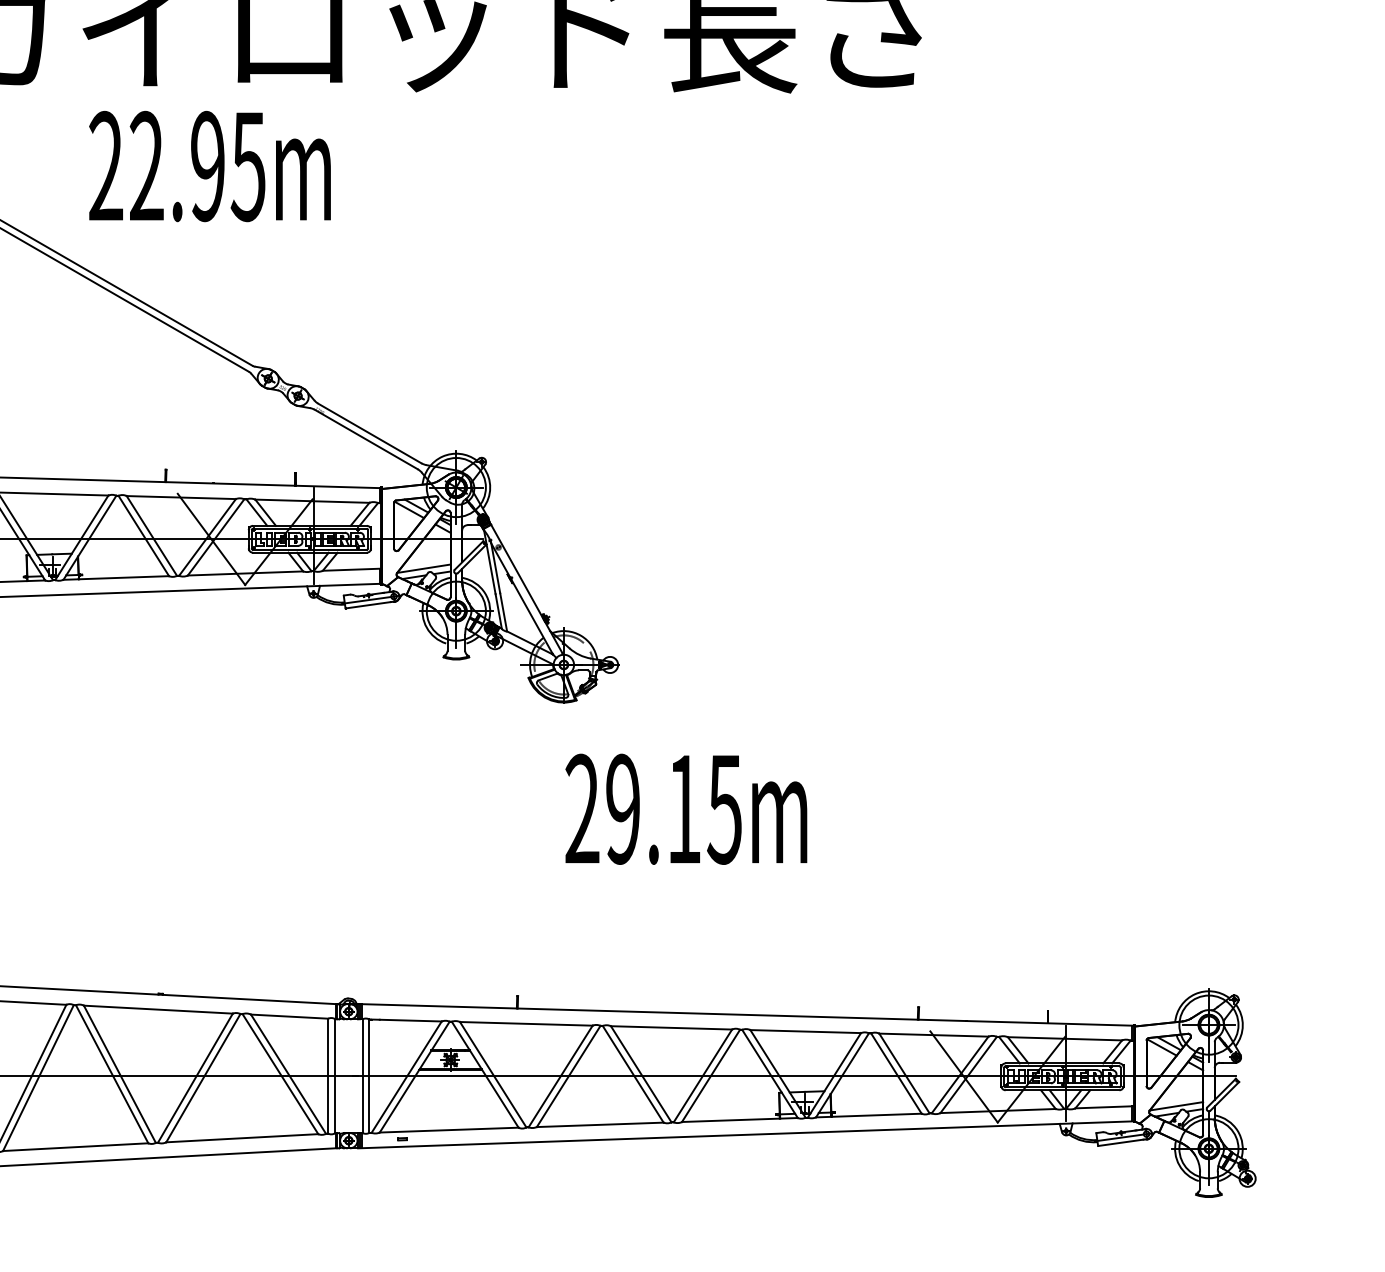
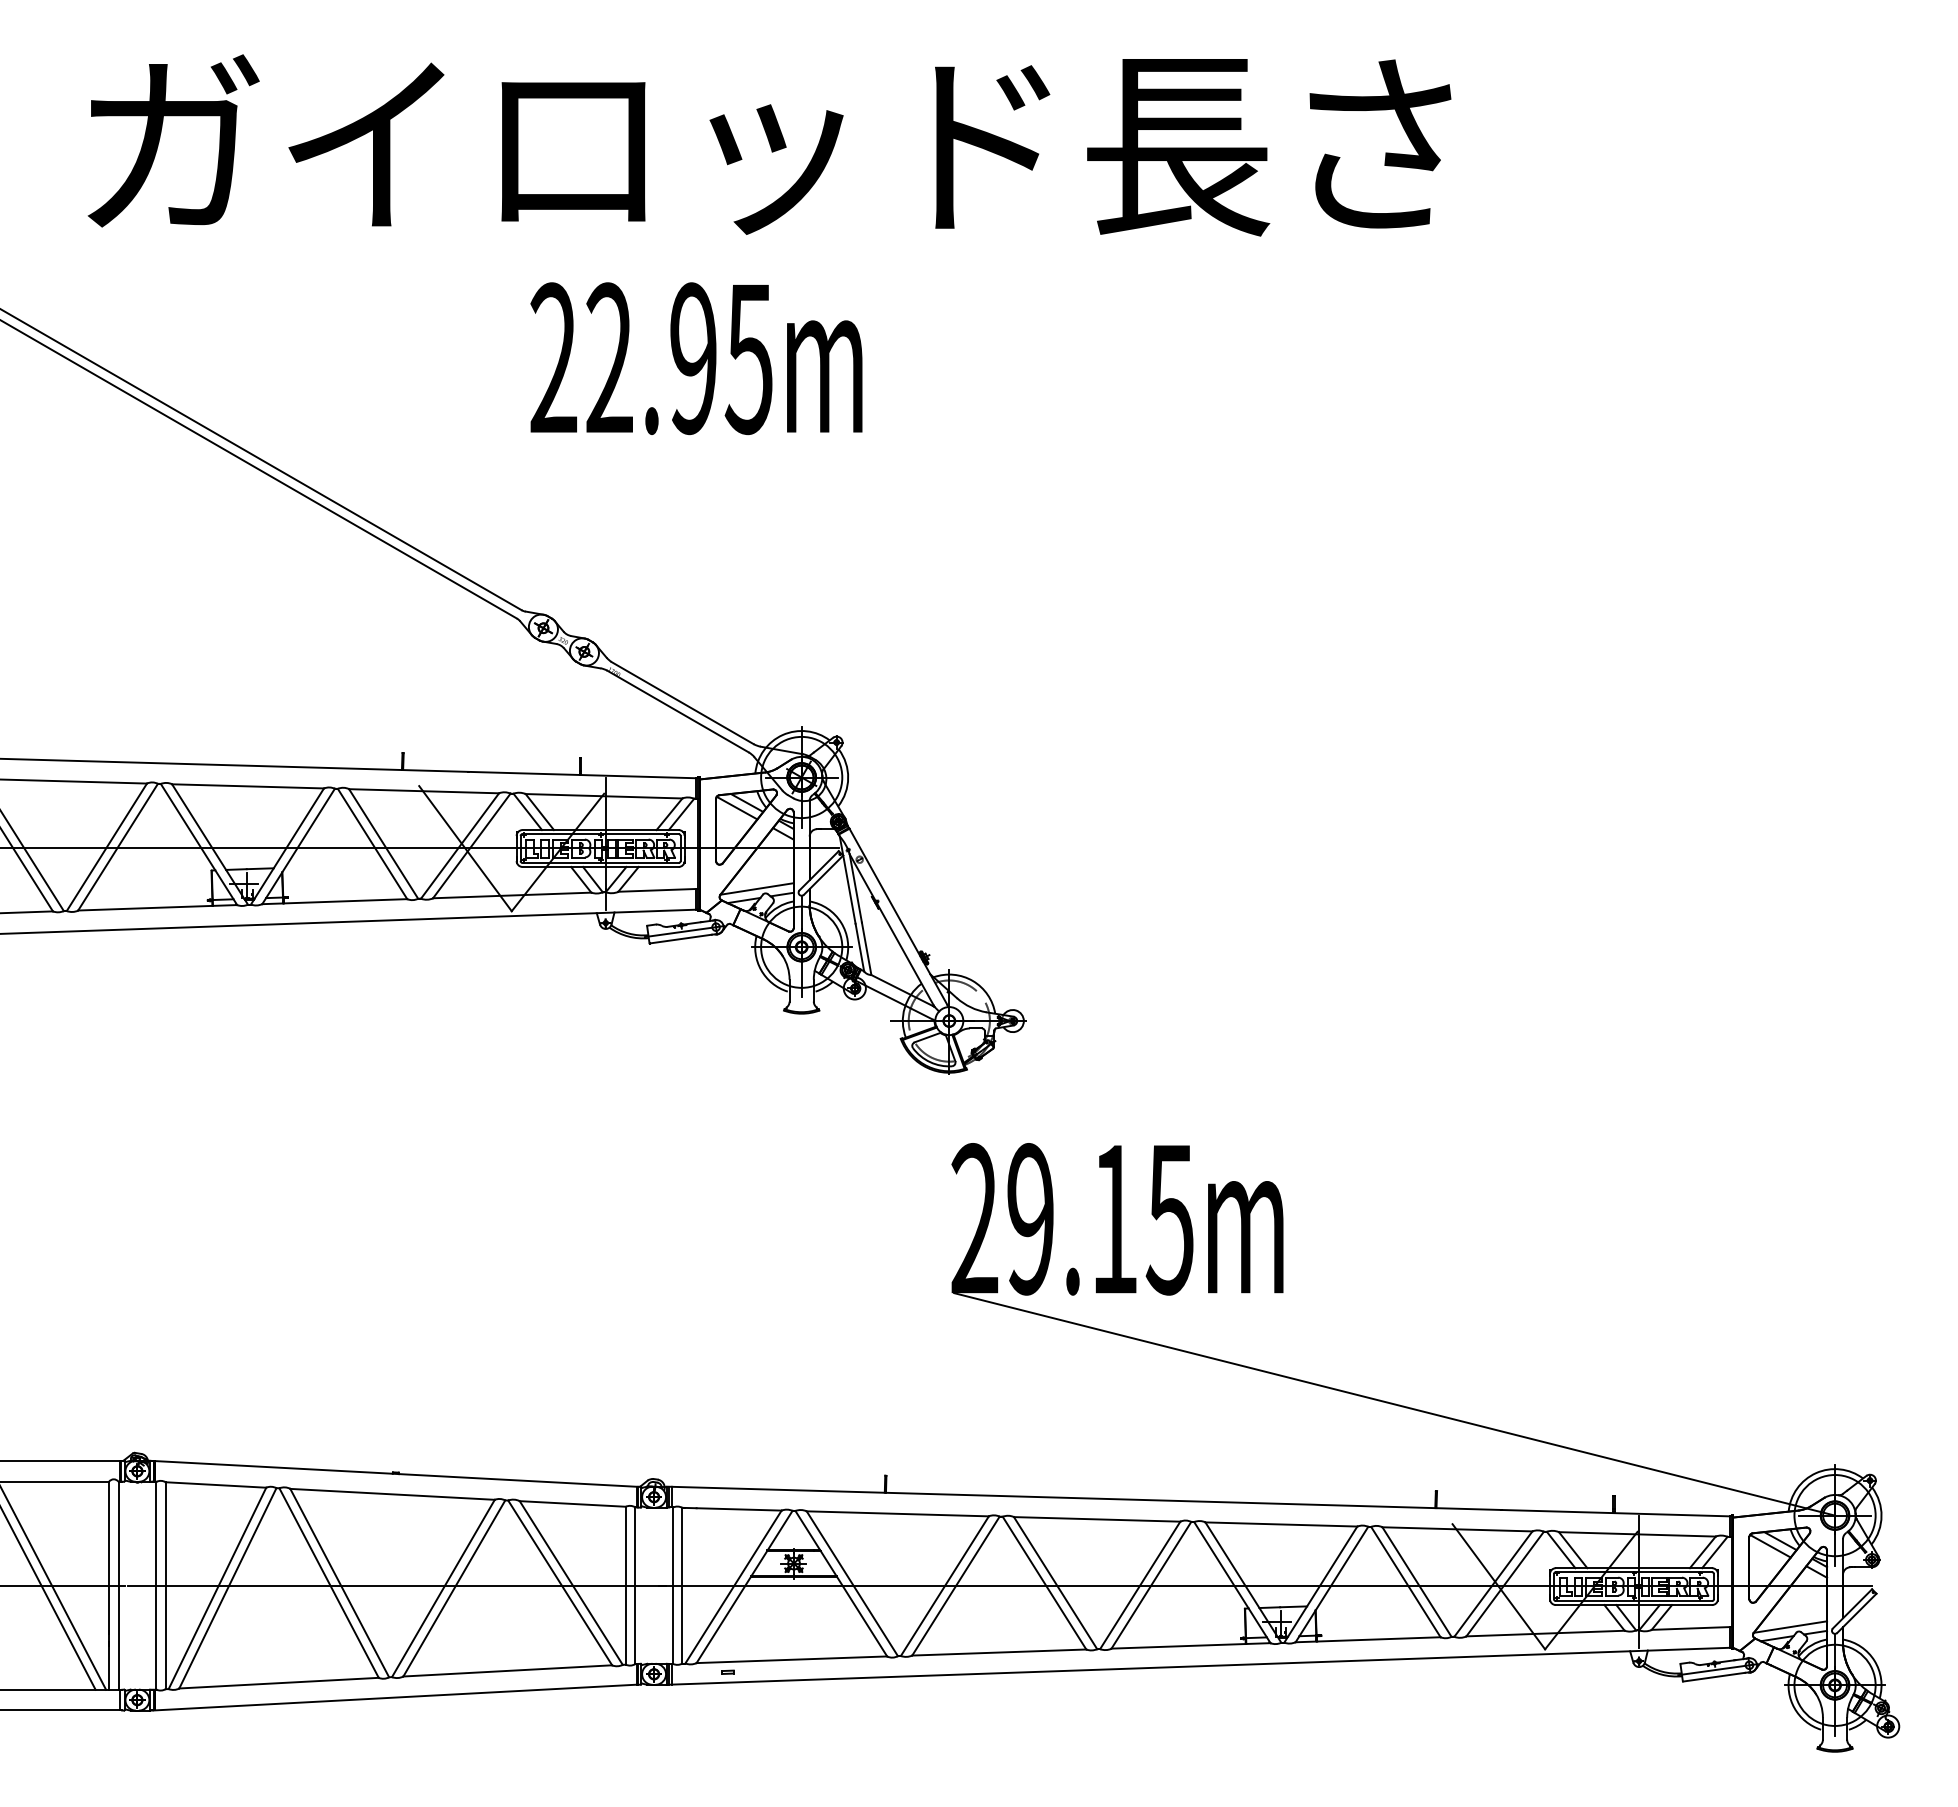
text: (210, 166) -> (696, 358), moved
line: (888, 944) -> (1394, 1404), added

